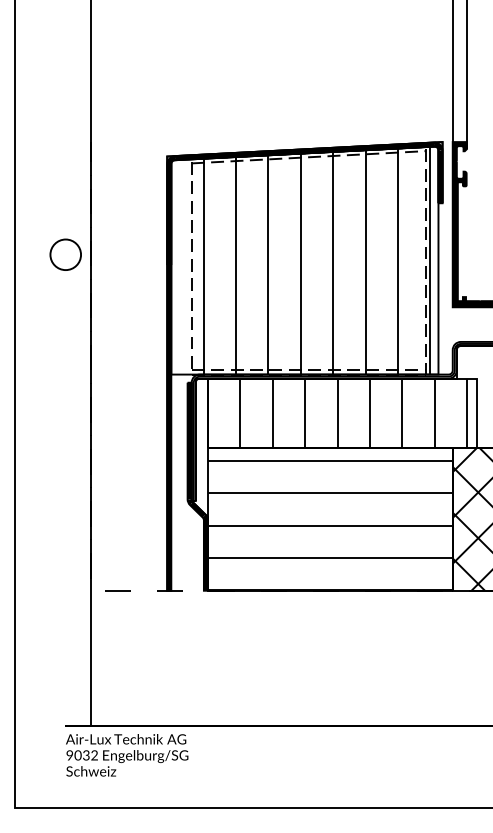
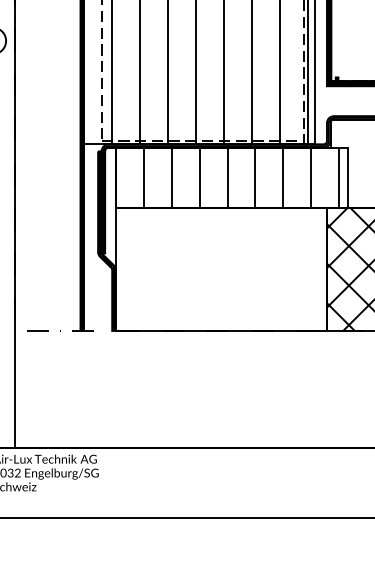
hatch: (330, 525) -> (221, 274), removed

